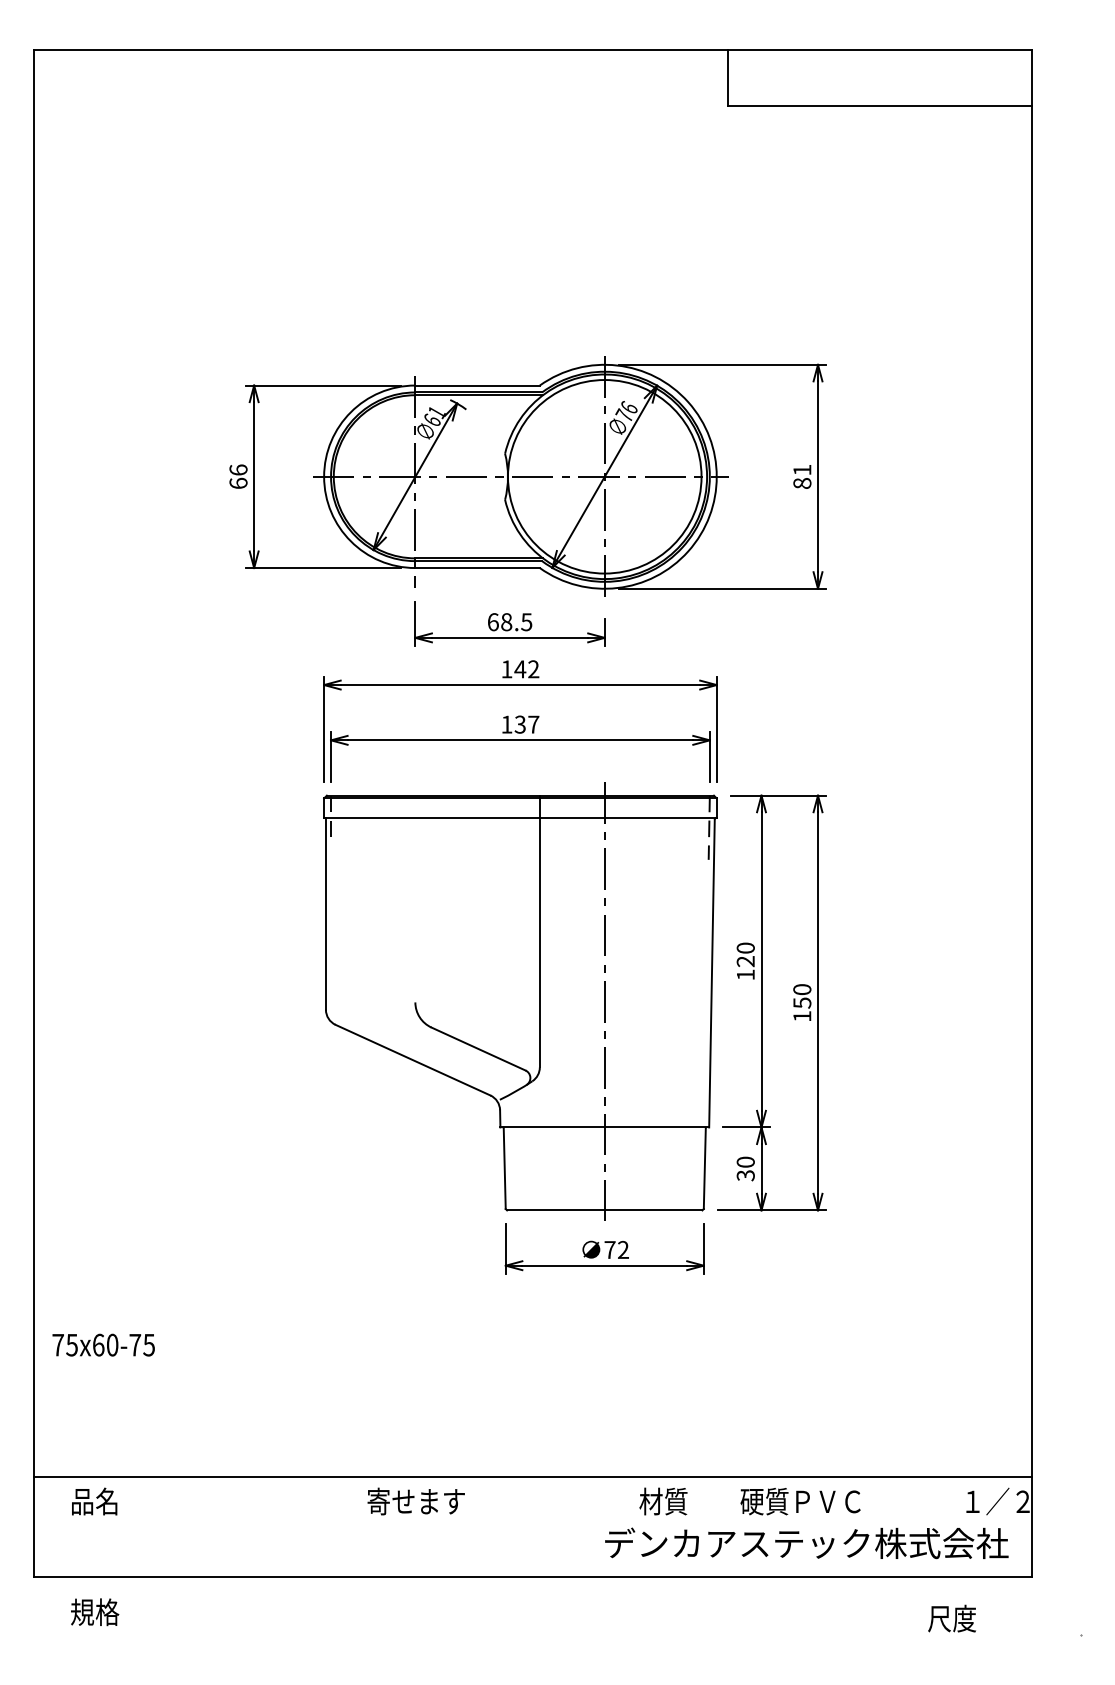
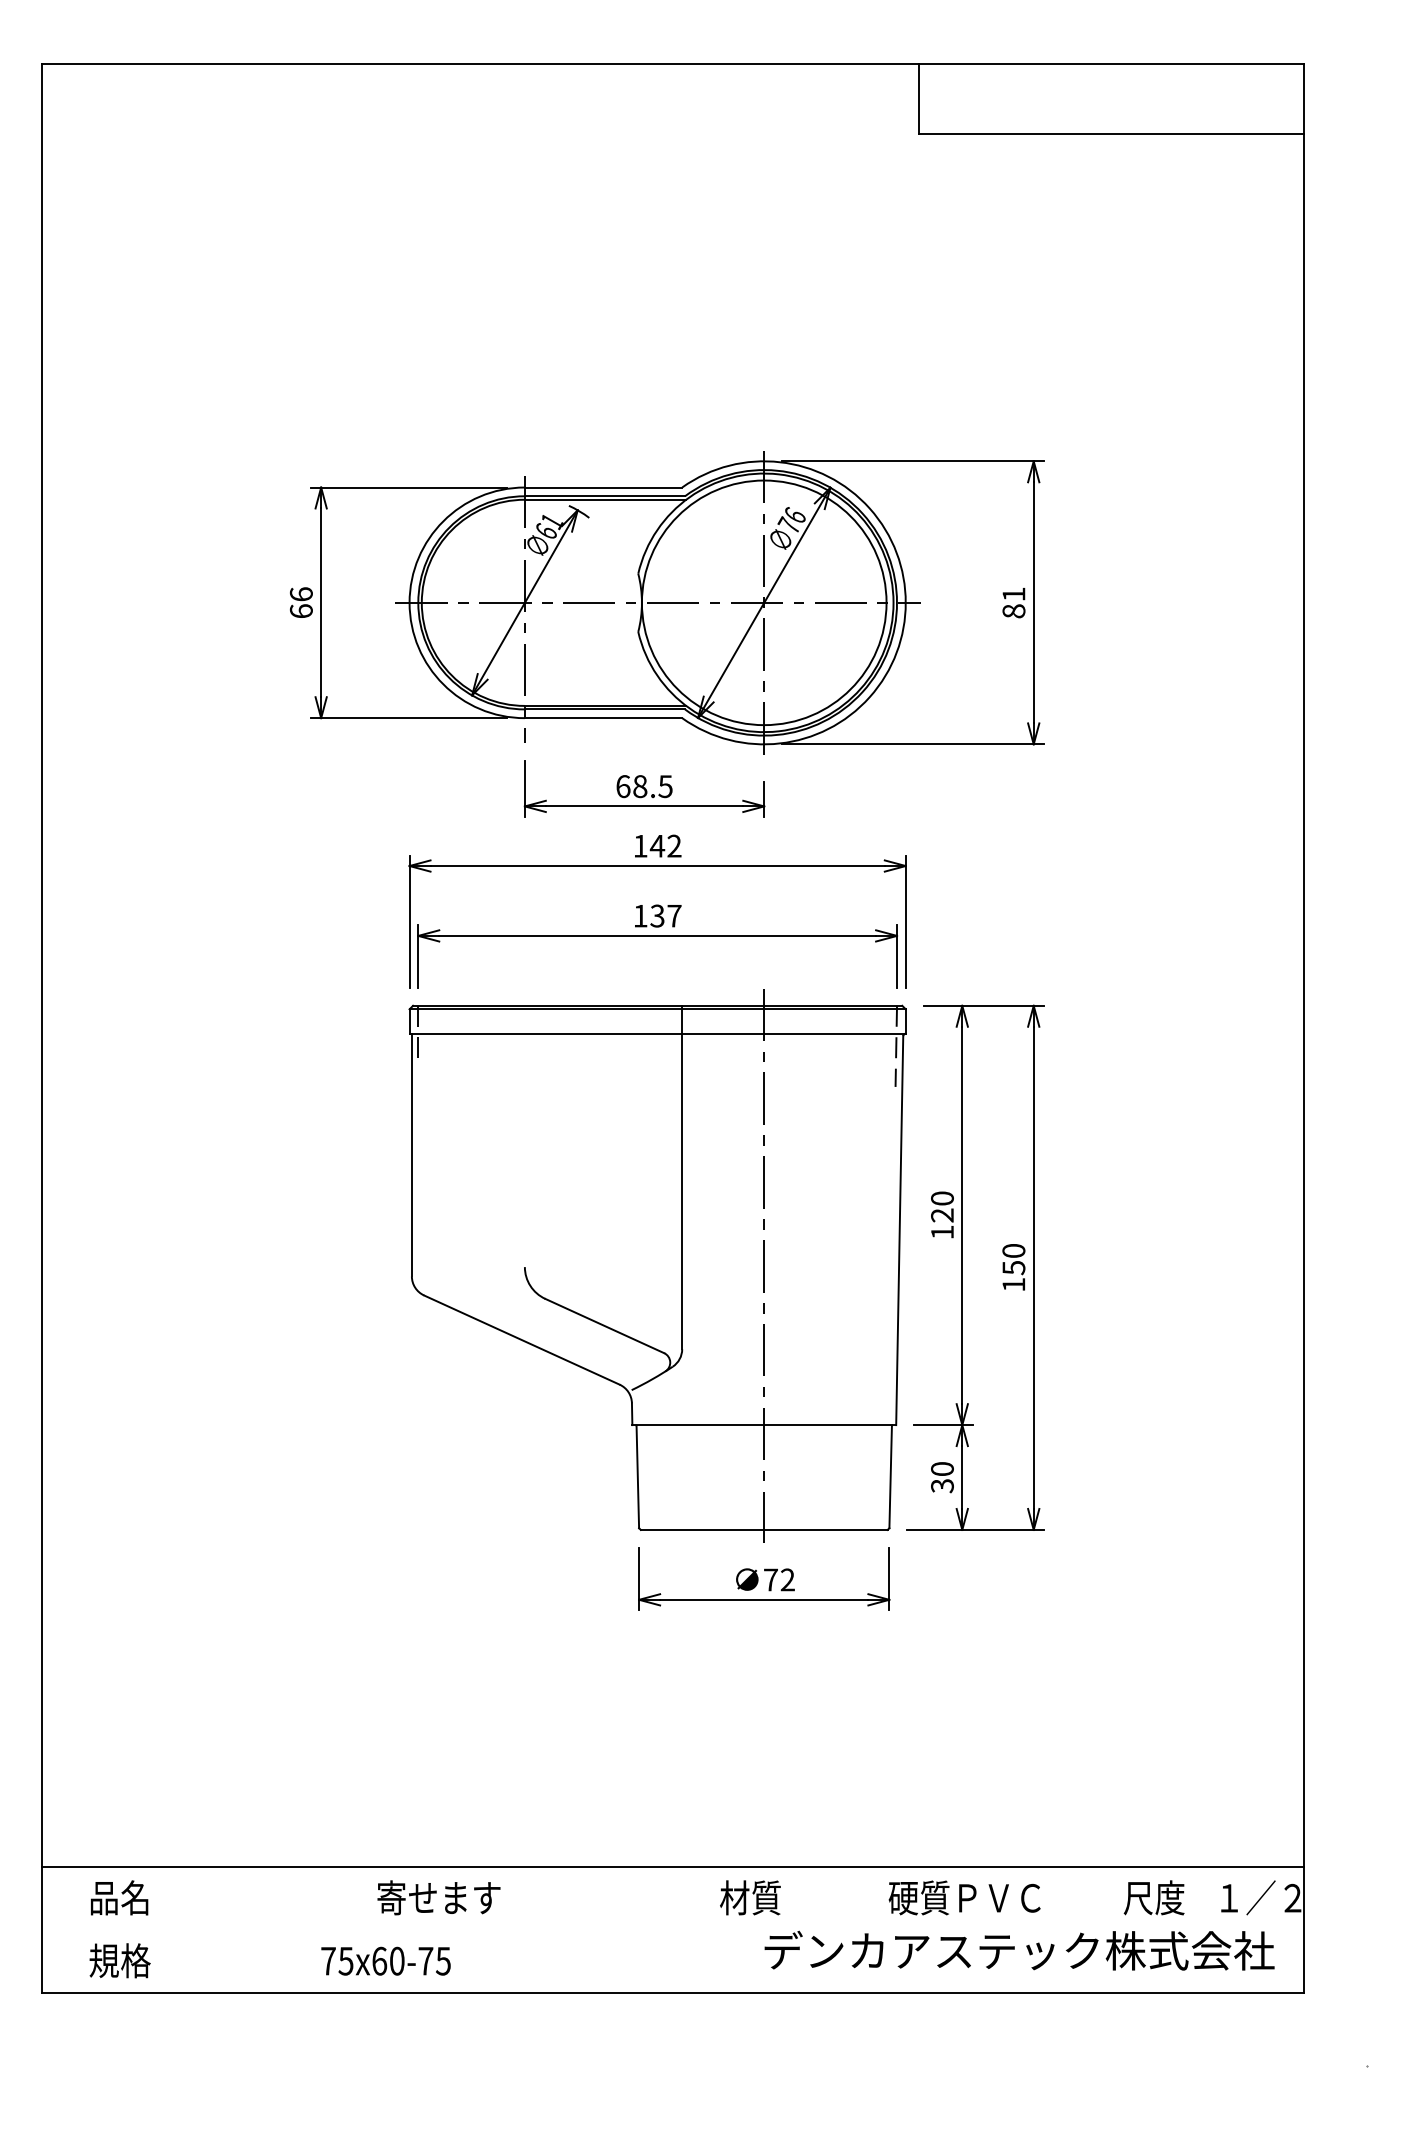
text: (103, 1344) -> (385, 1960), moved
text: (415, 1501) -> (438, 1897), moved
text: (663, 1501) -> (750, 1897), moved
text: (800, 1501) -> (964, 1897), moved
text: (94, 1612) -> (119, 1960), moved
text: (951, 1618) -> (1153, 1897), moved

